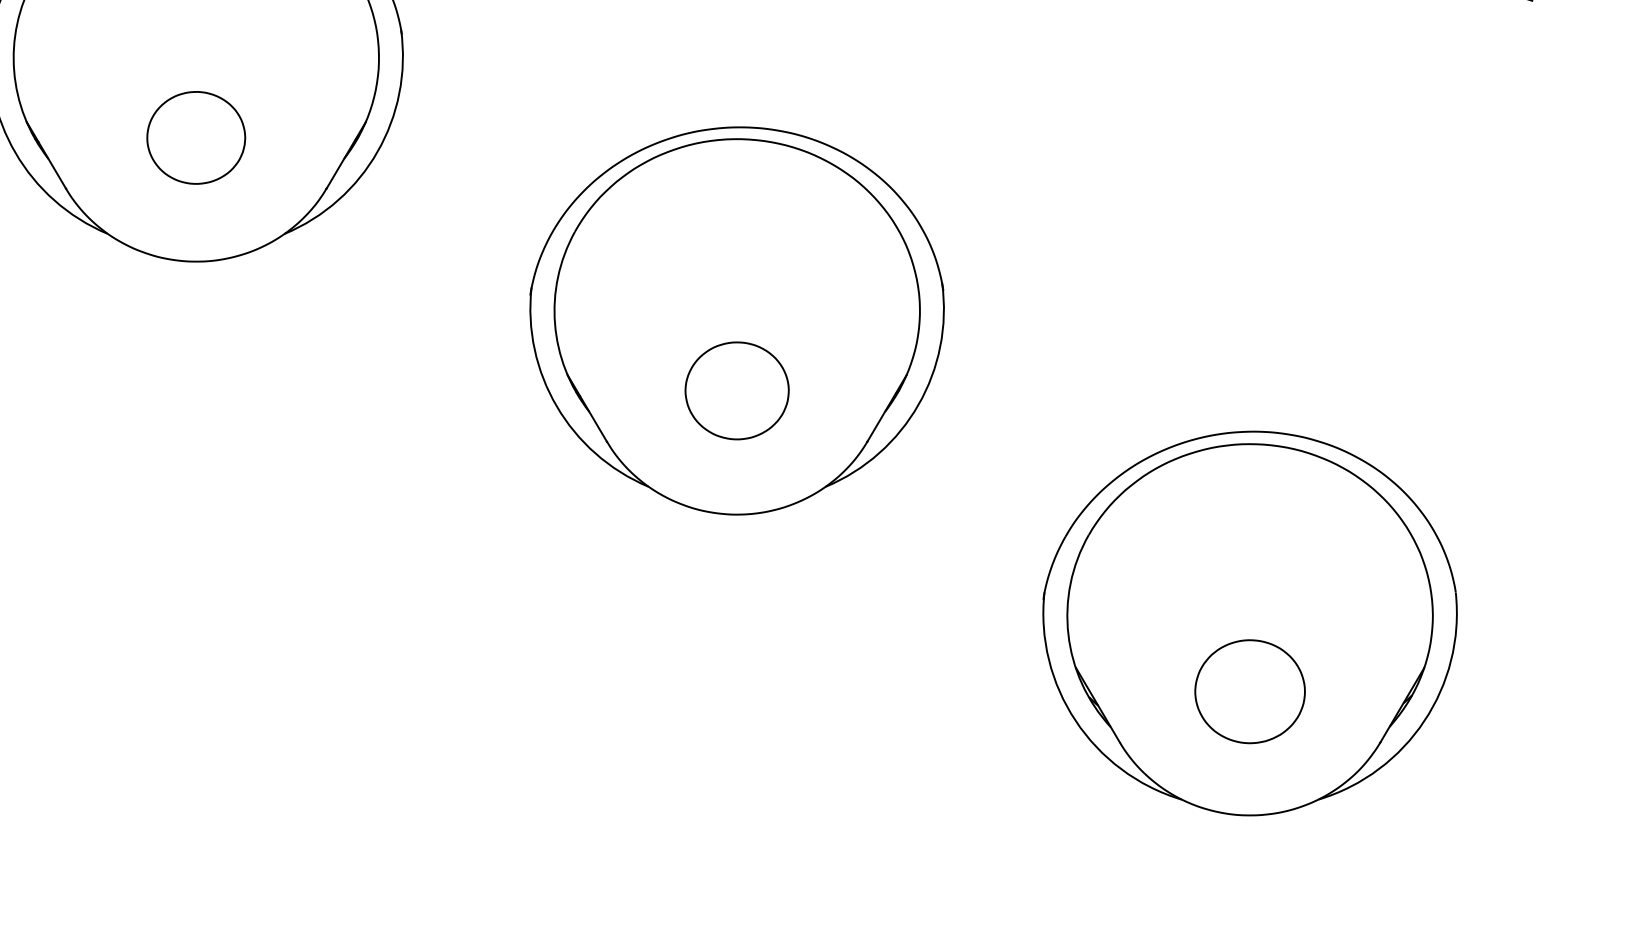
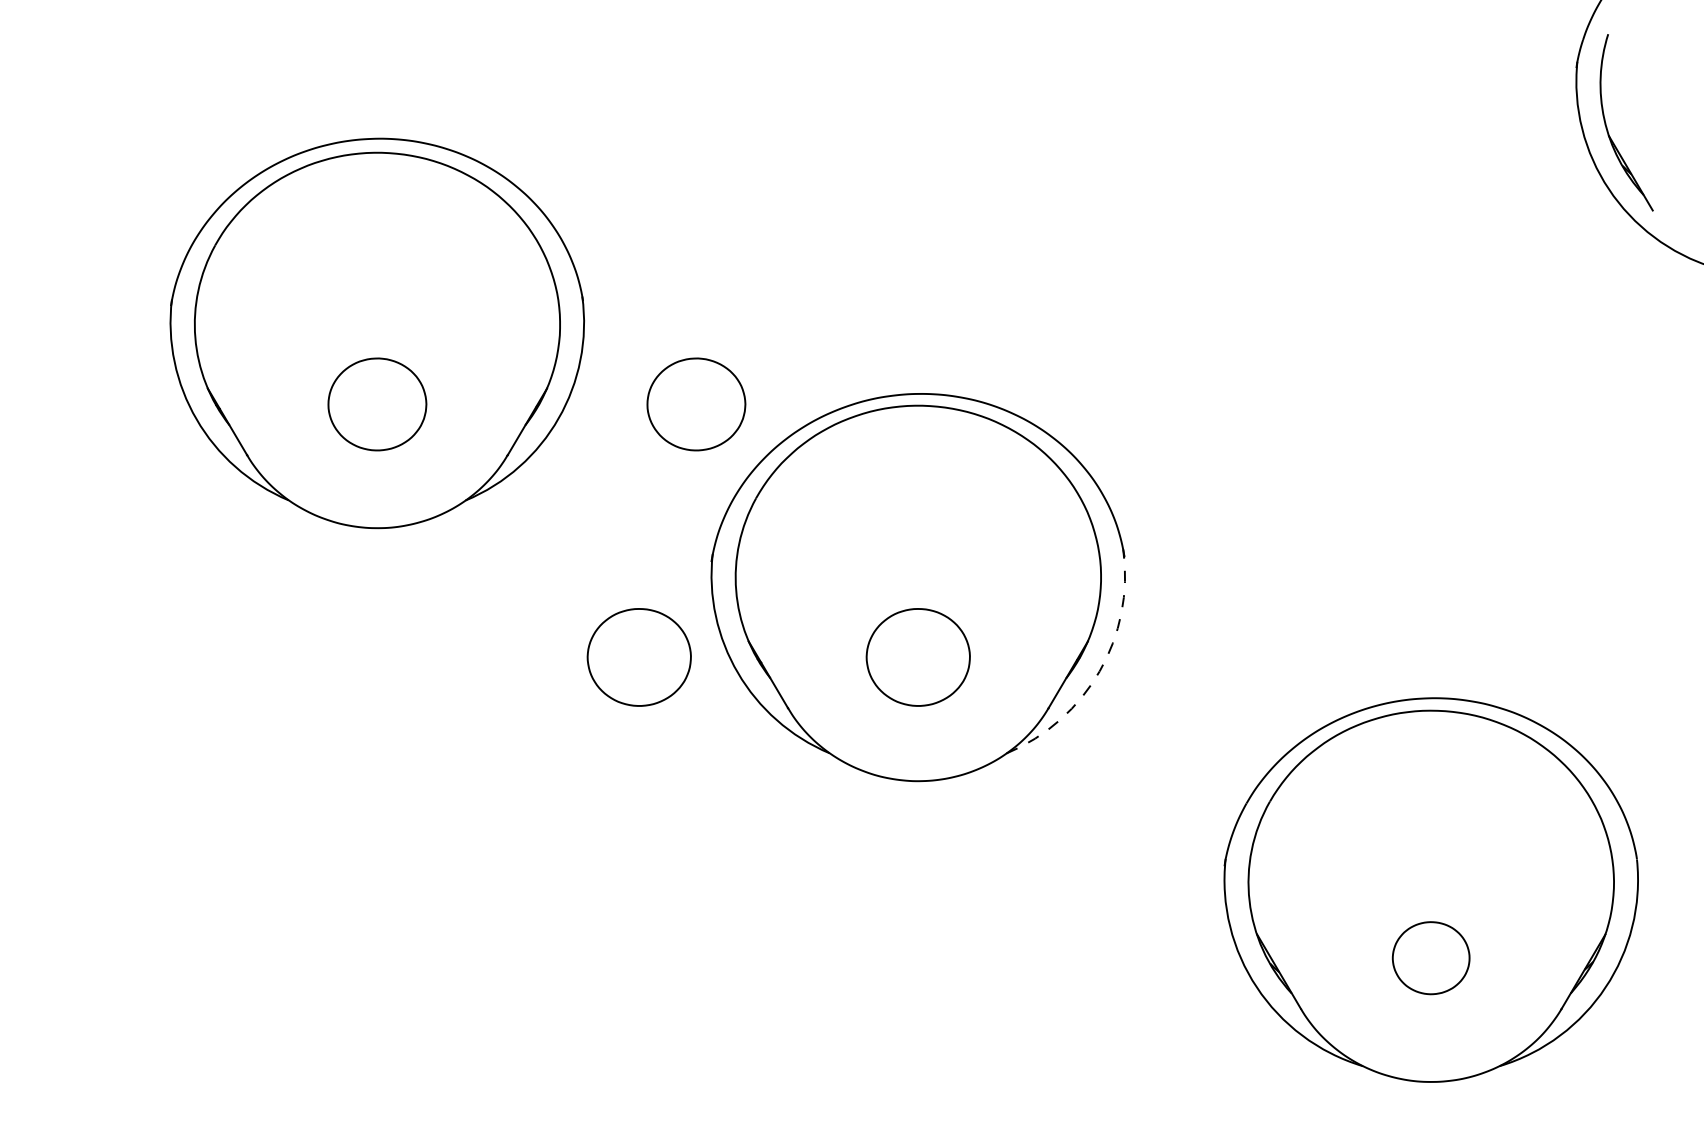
part: (515, 137) -> (696, 404), added
part: (457, 390) -> (638, 657), added
arc: (918, 404) -> (1099, 671), solid -> dashed
part: (1249, 690) -> (1430, 957), size x0.7

